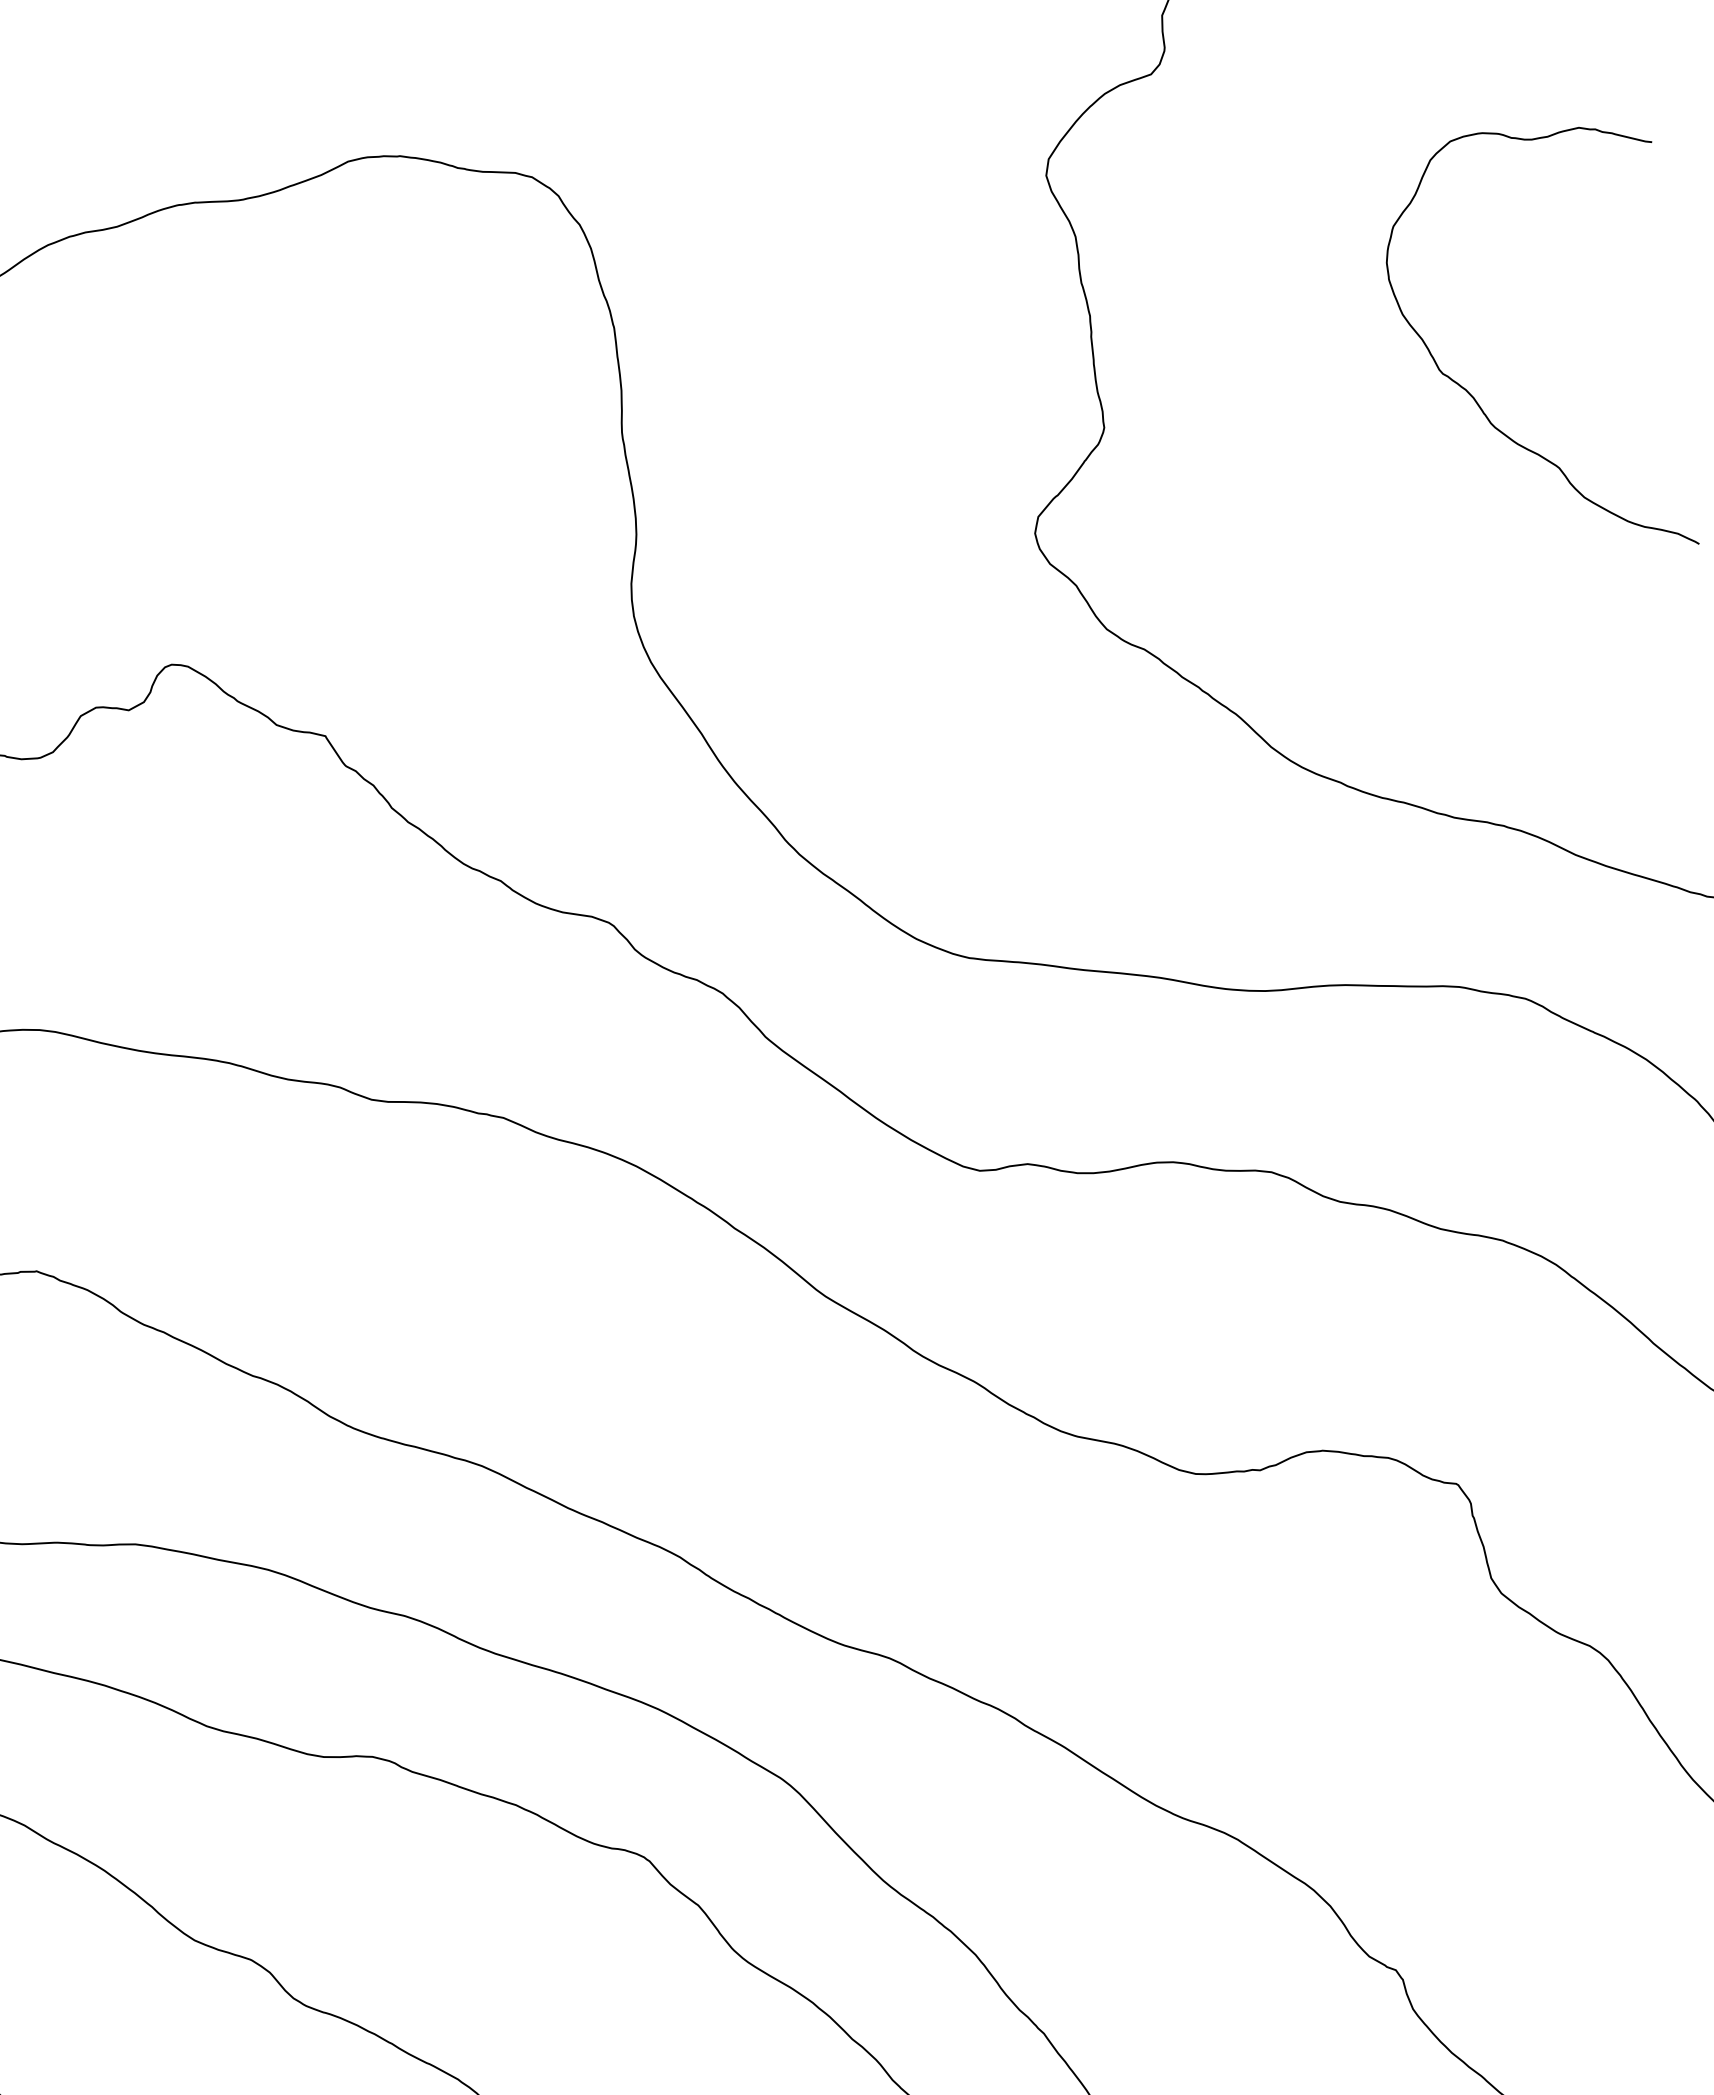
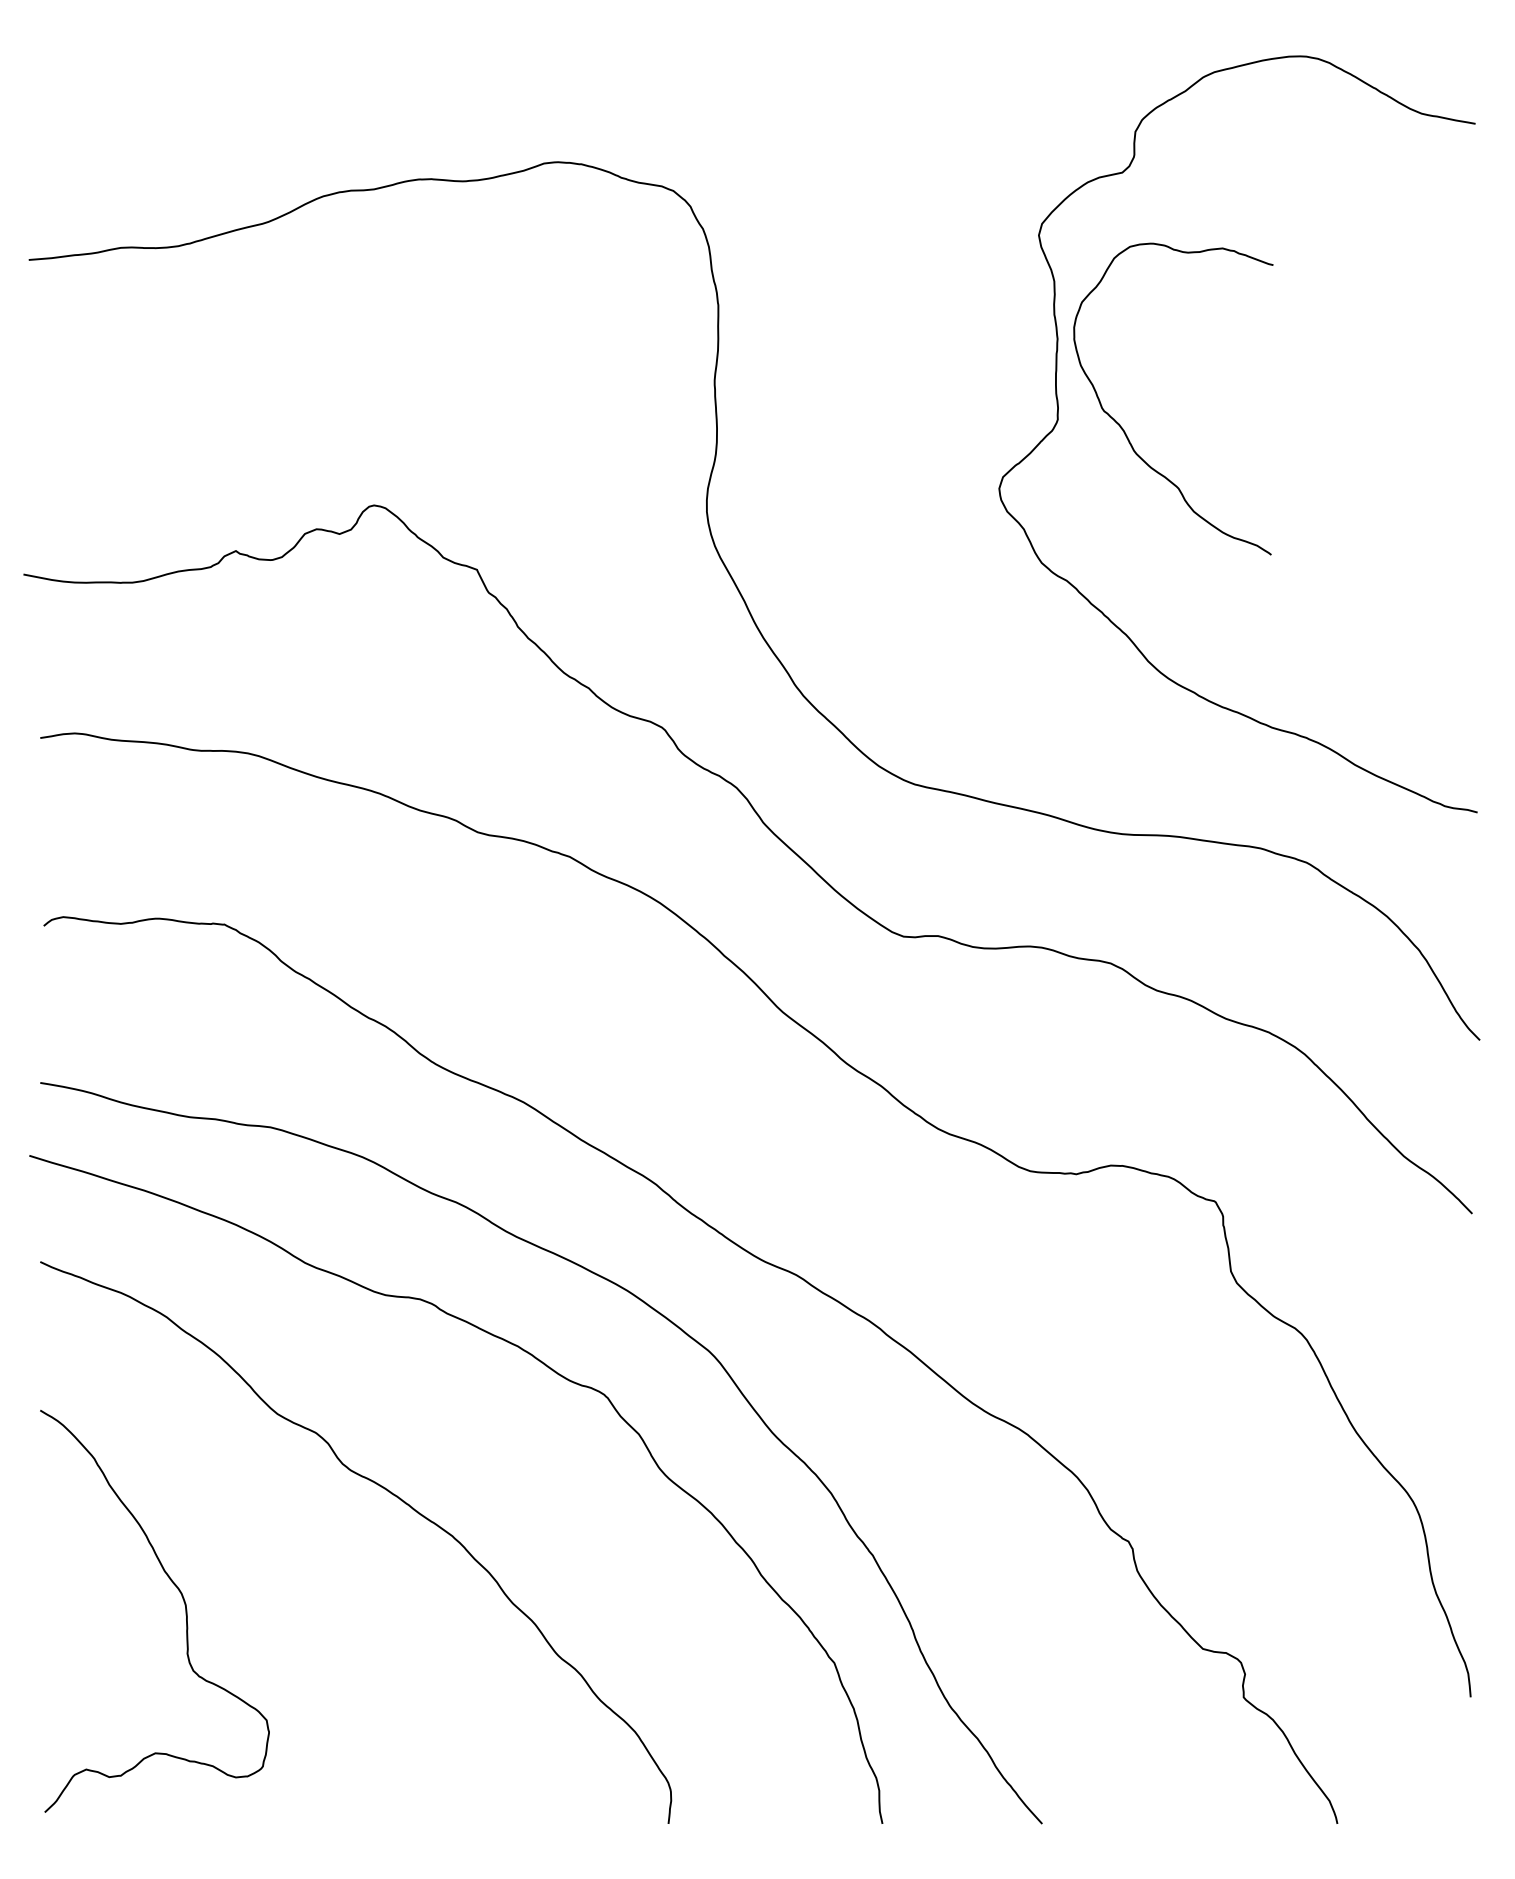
curve: (1475, 398) -> (1125, 431), moved

